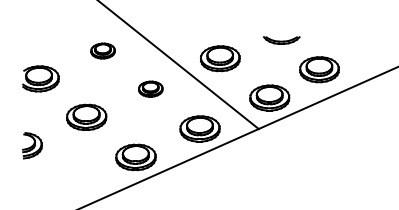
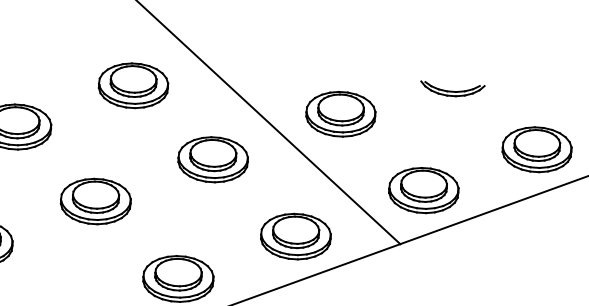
part: (102, 50) -> (132, 84), size x1.67
part: (319, 69) -> (537, 149), moved
part: (150, 88) -> (212, 158), size x1.67

